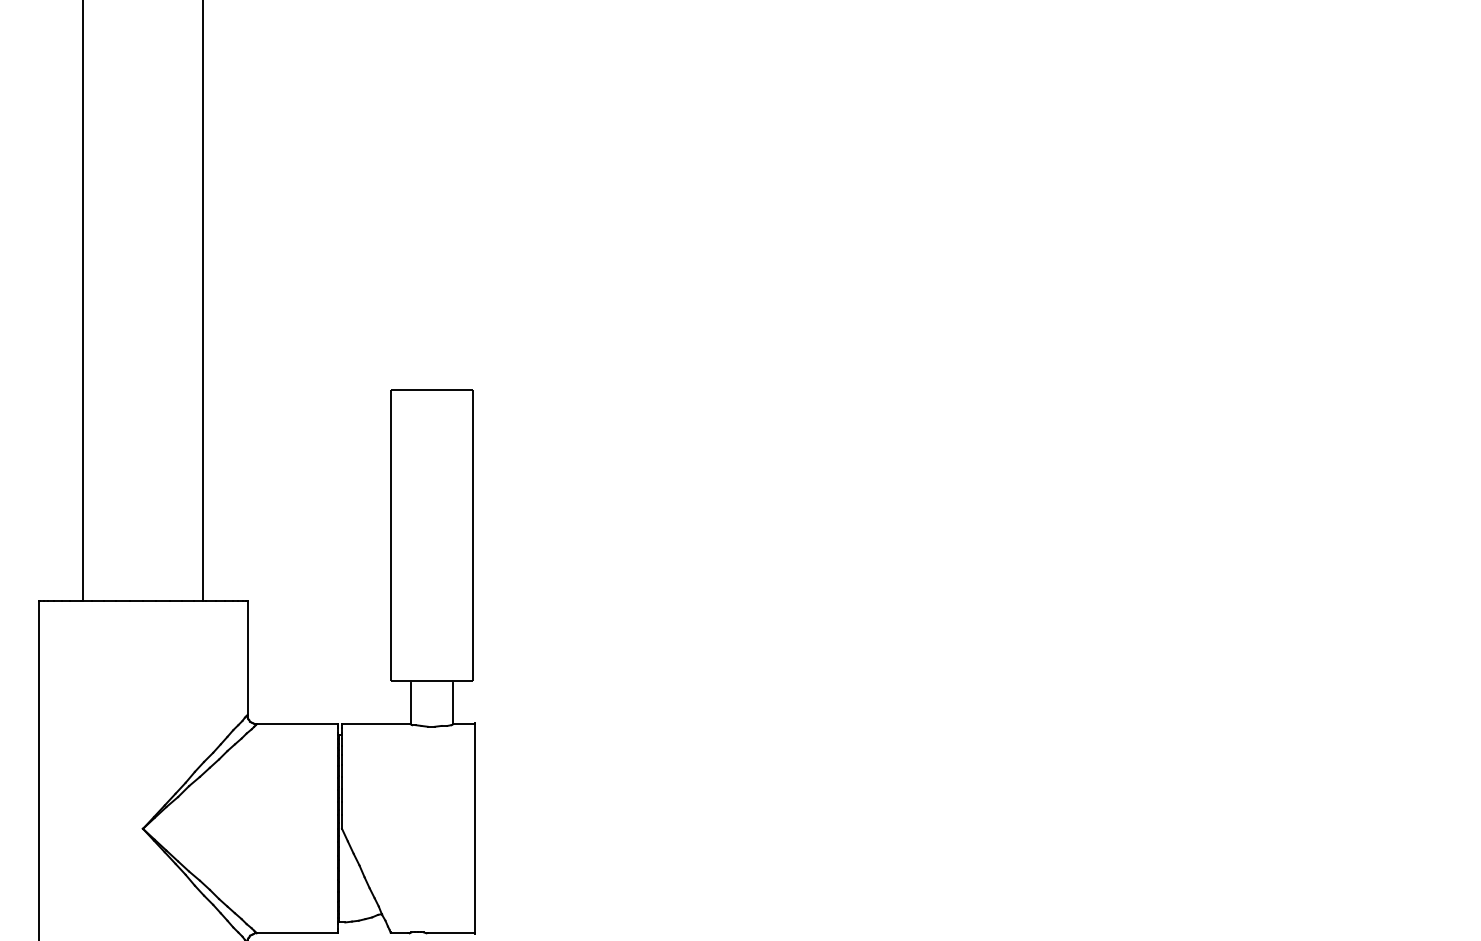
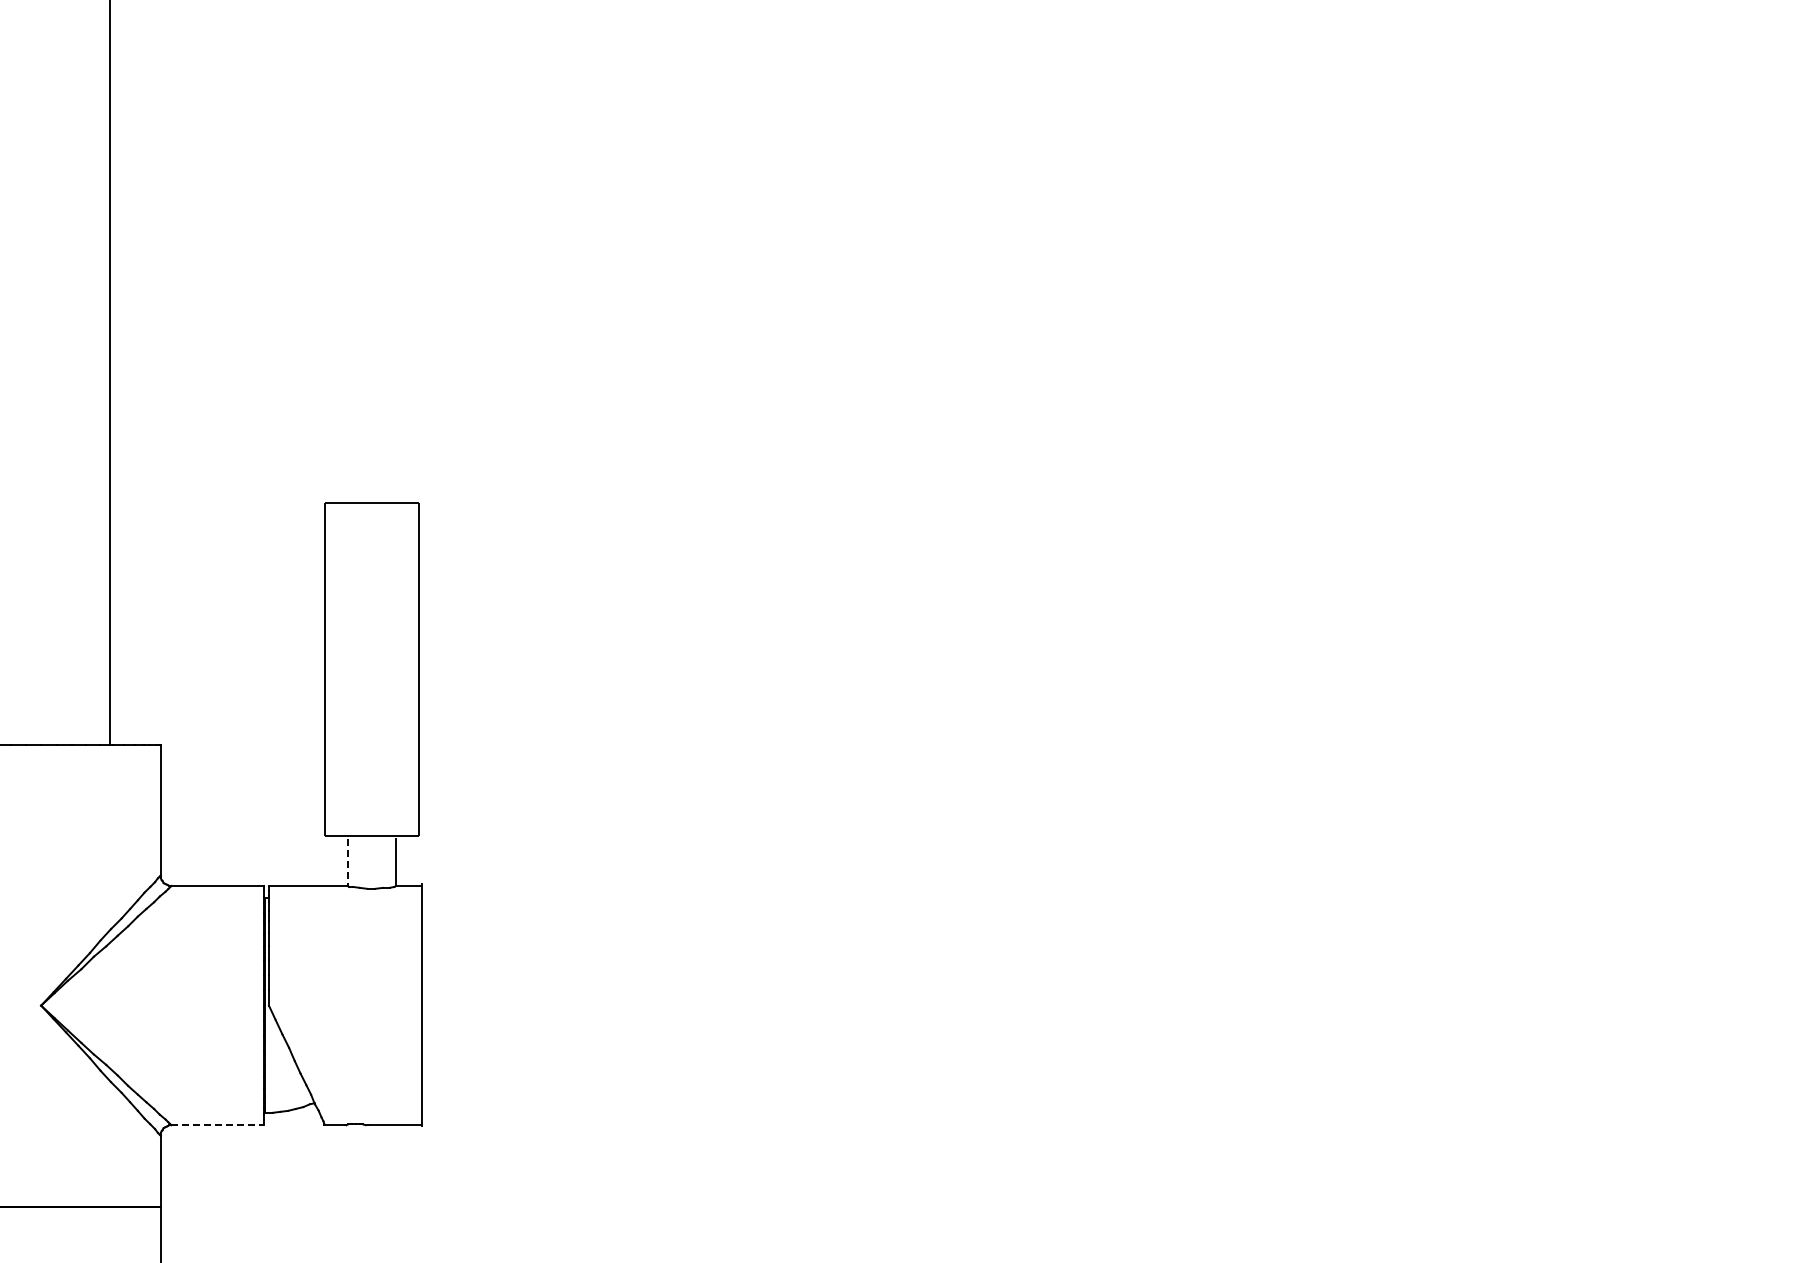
line: (411, 703) -> (348, 862), solid -> dashed
line: (297, 933) -> (218, 1125), solid -> dashed

